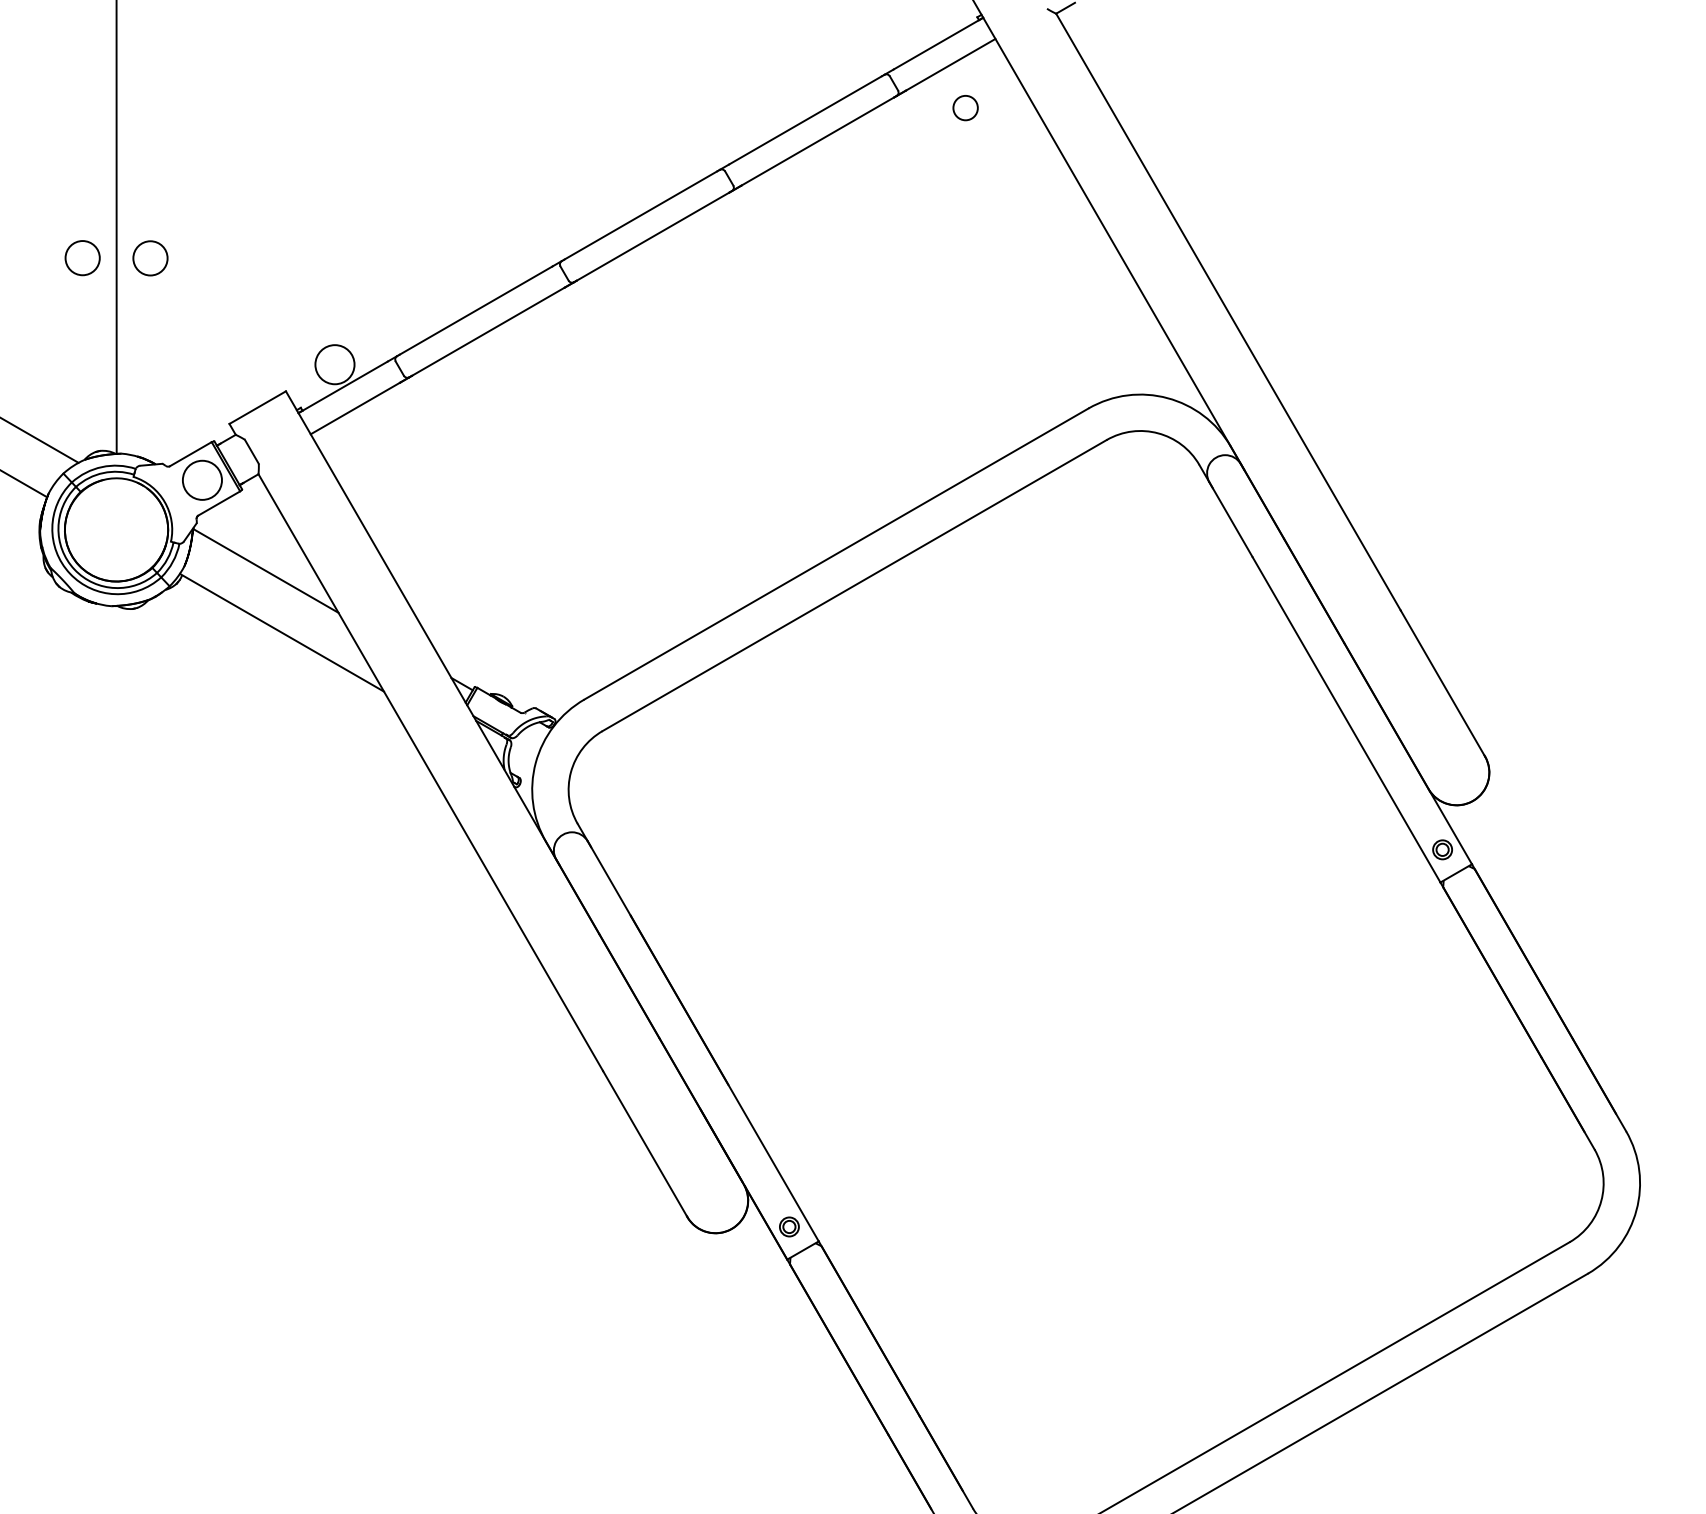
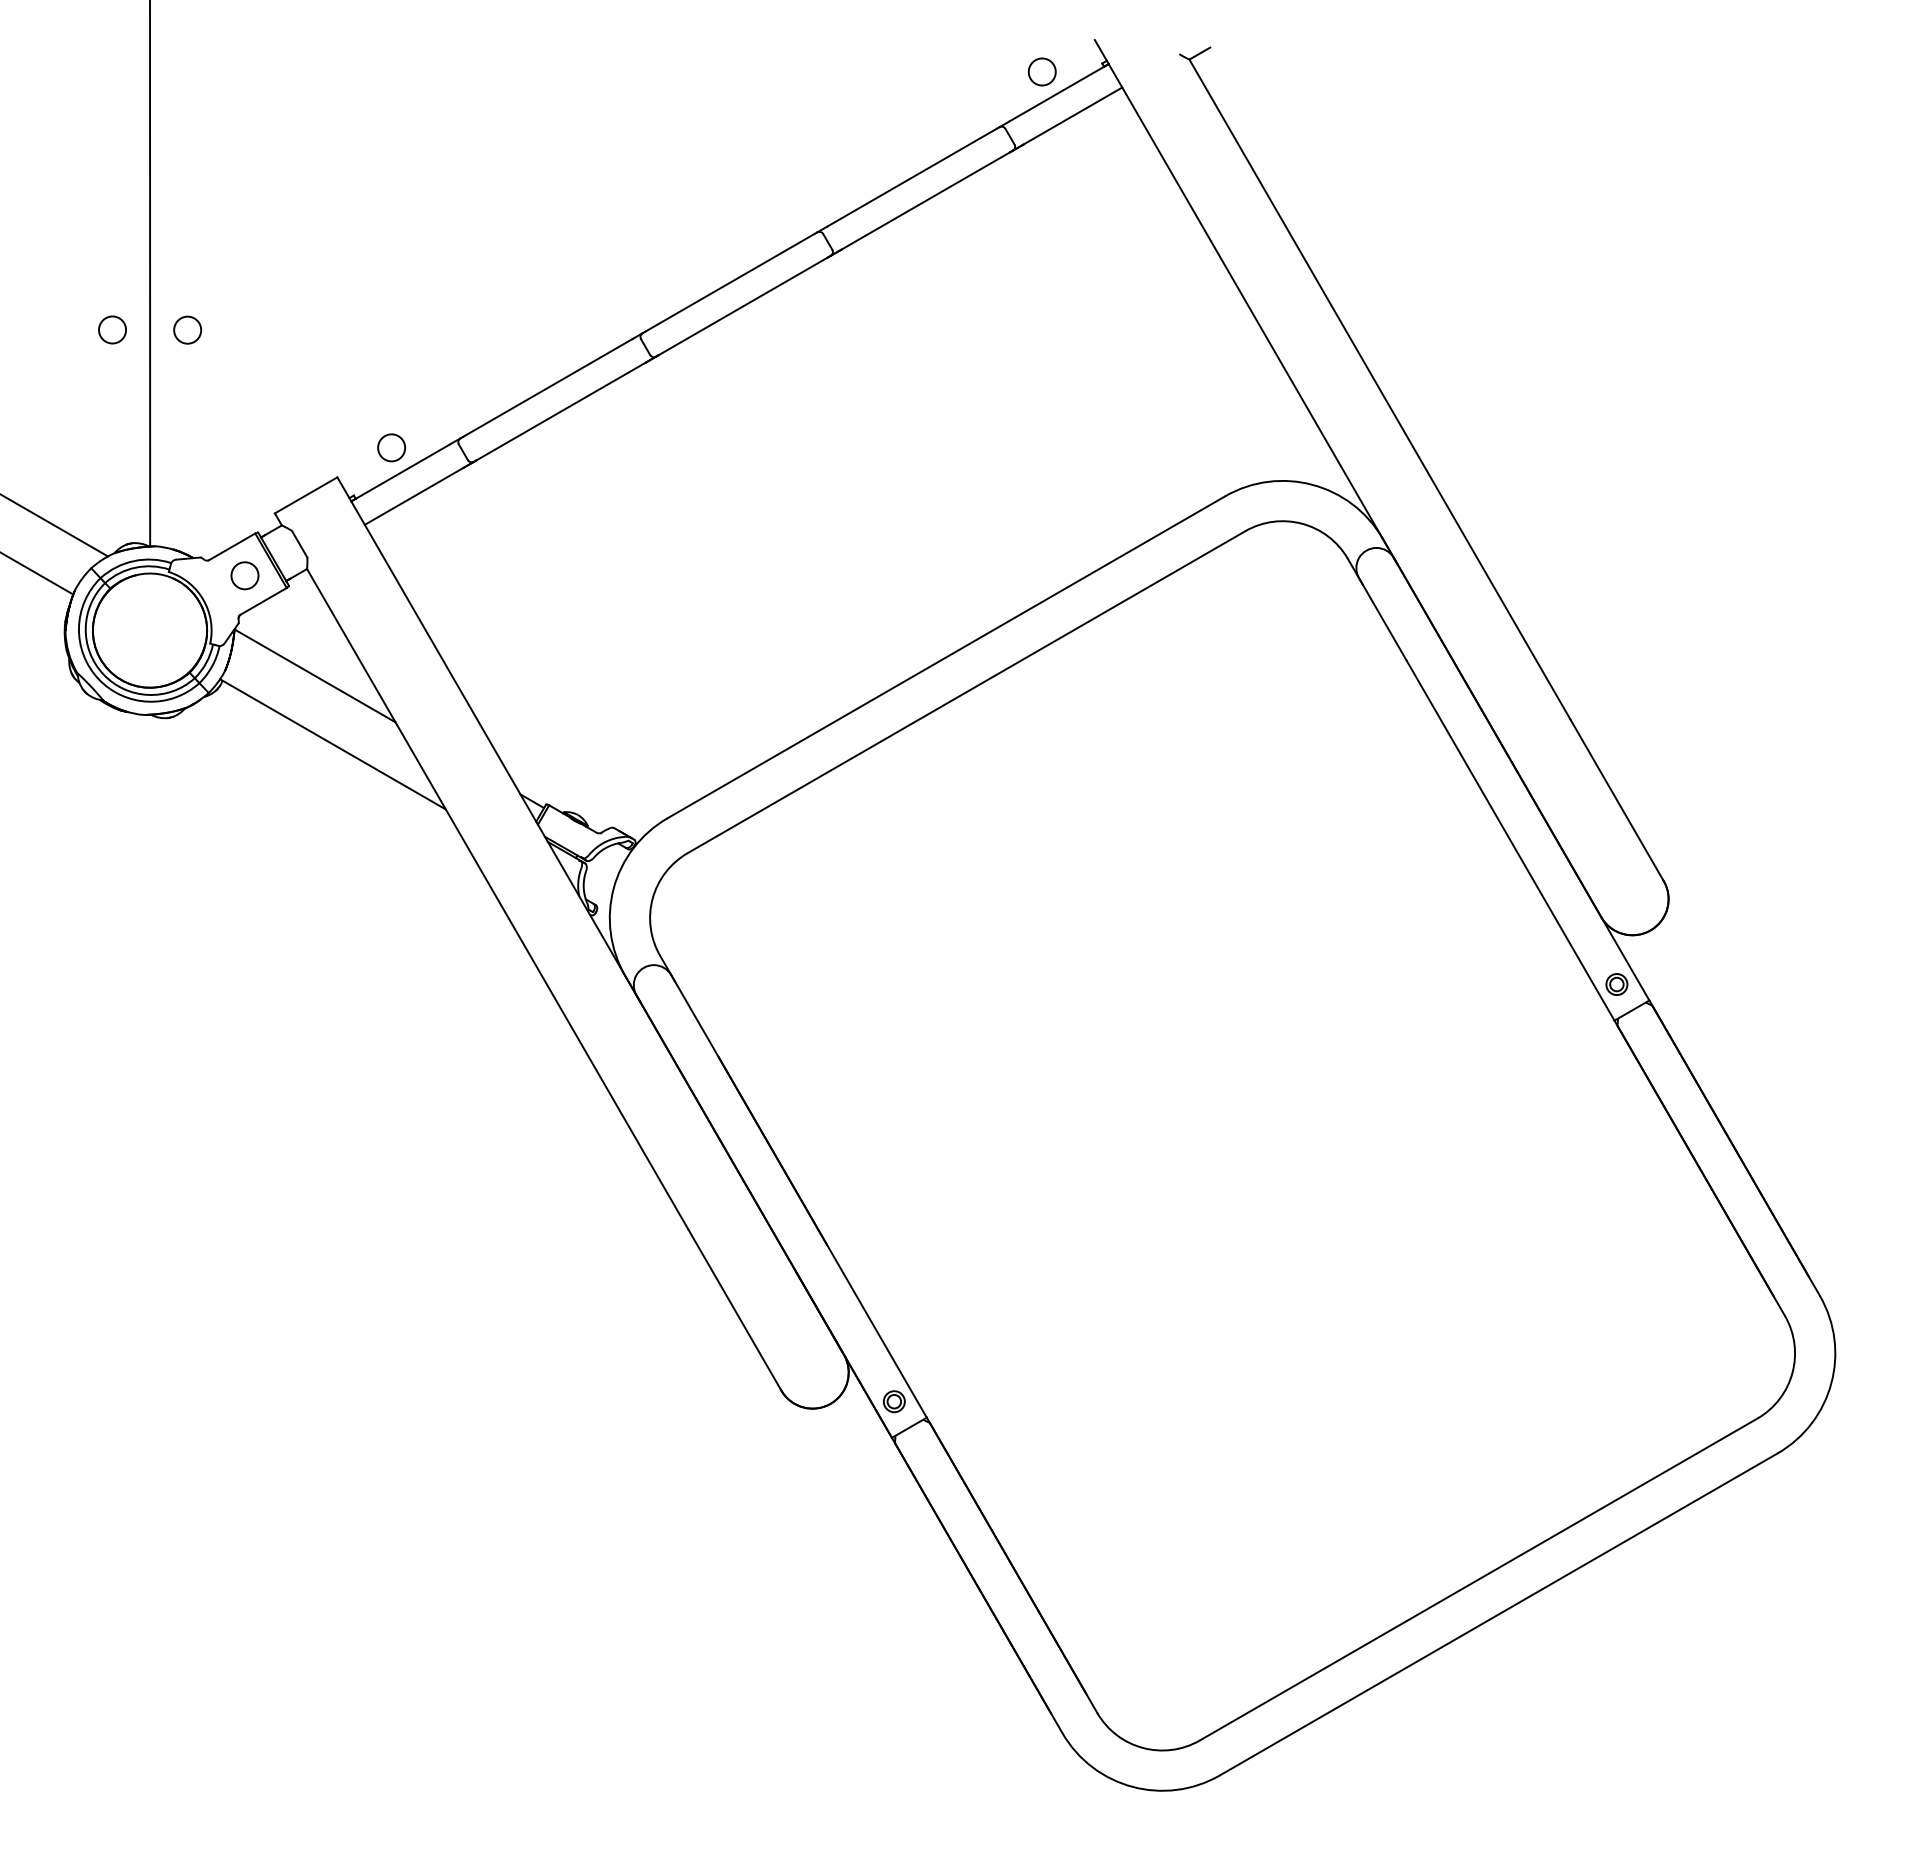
circle: (964, 107) -> (1041, 71), moved
circle: (82, 257) -> (112, 329), size x0.71
circle: (150, 257) -> (187, 329), size x0.71
circle: (334, 364) -> (391, 447), size x0.62
circle: (201, 480) -> (244, 575), size x0.62

